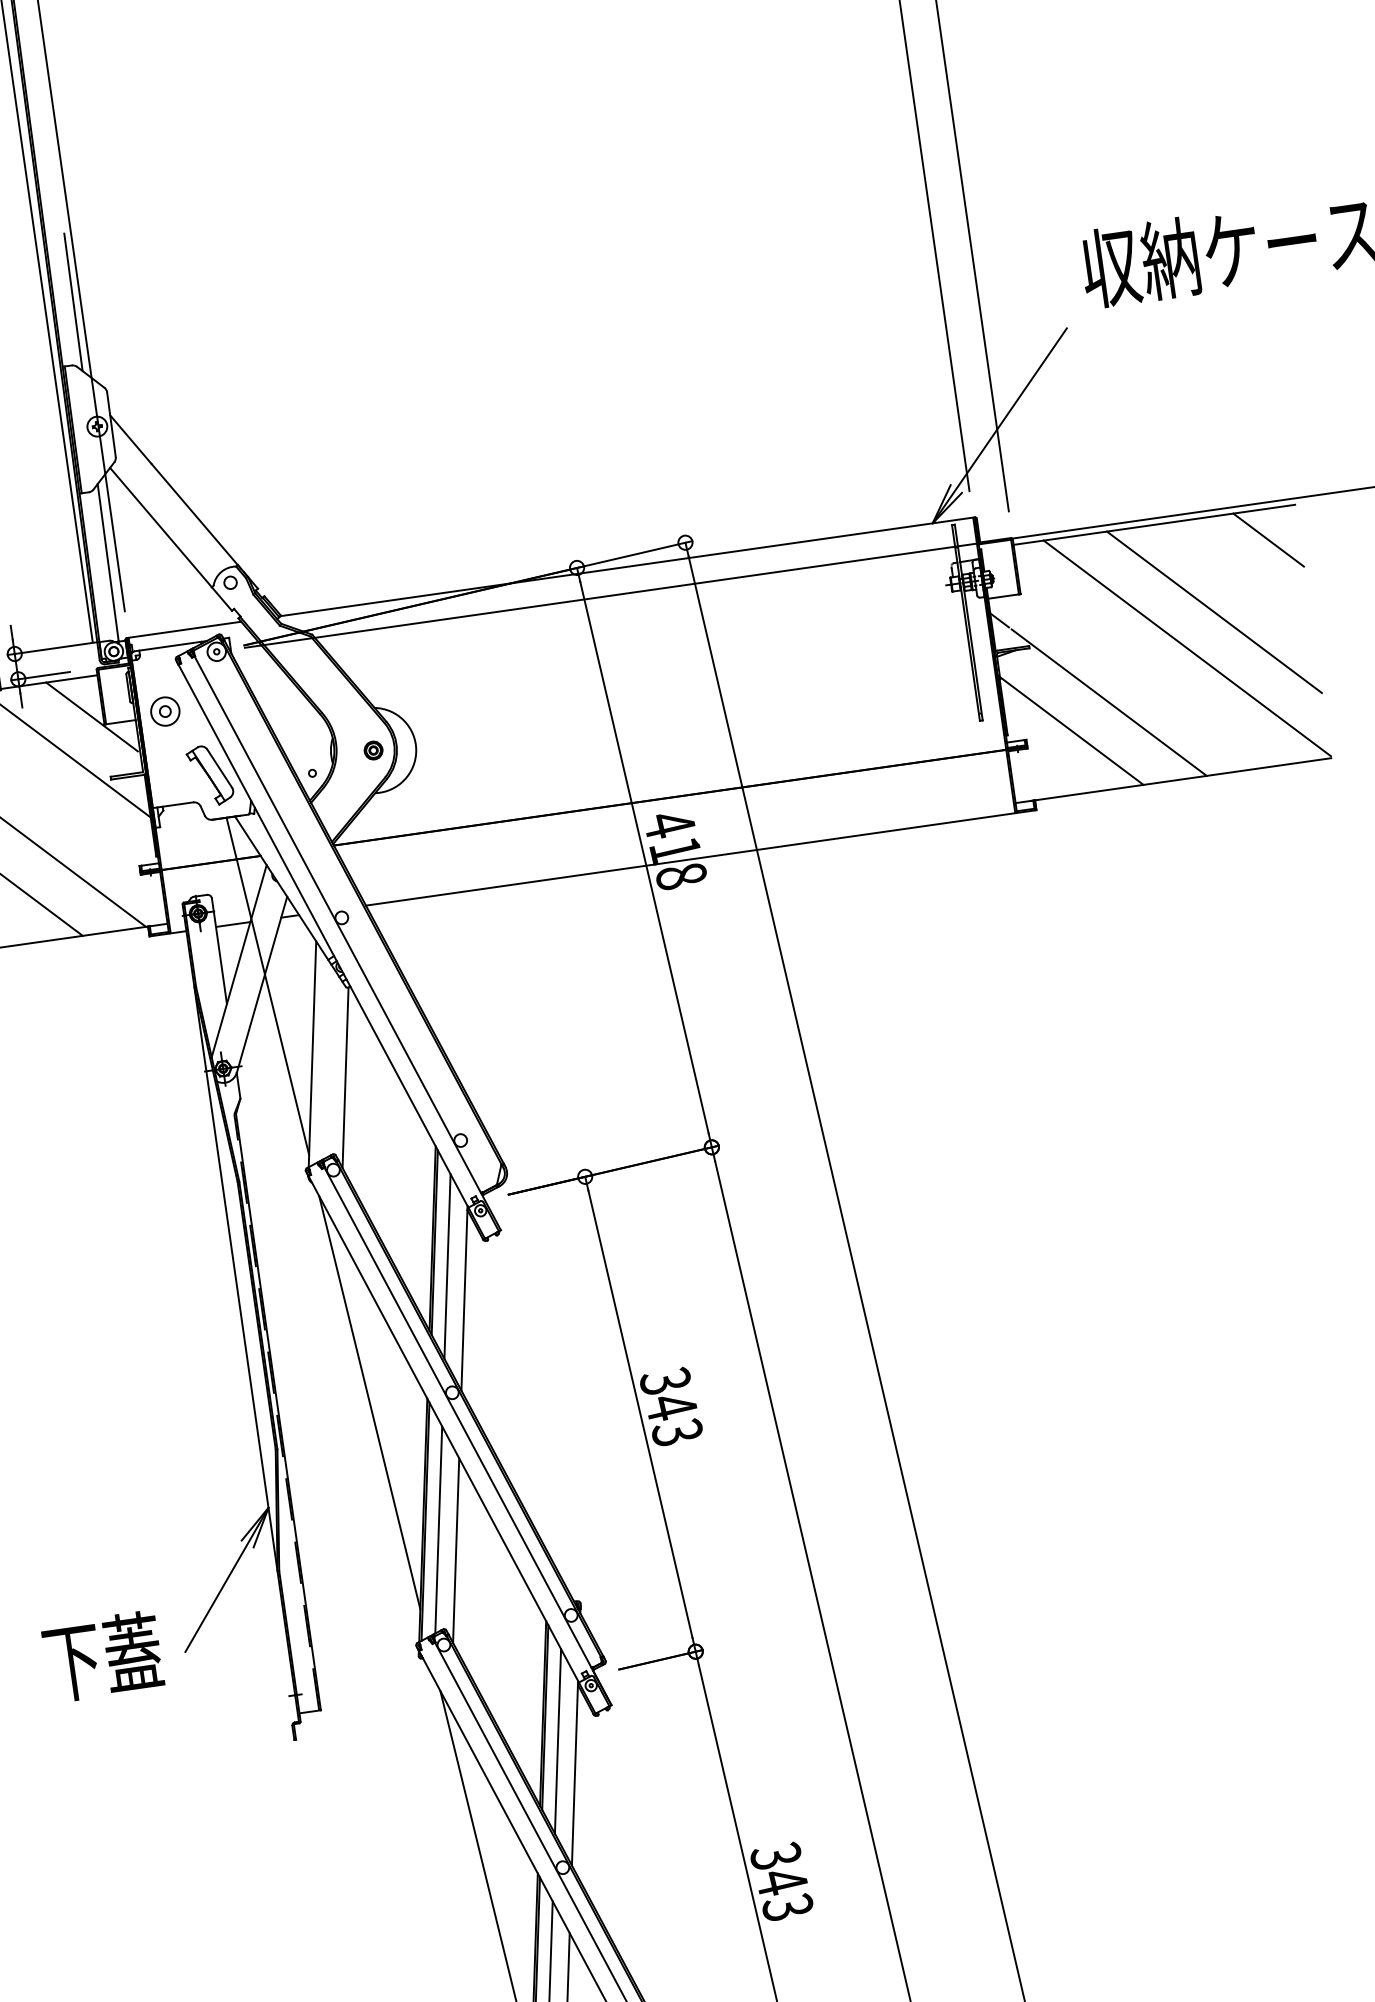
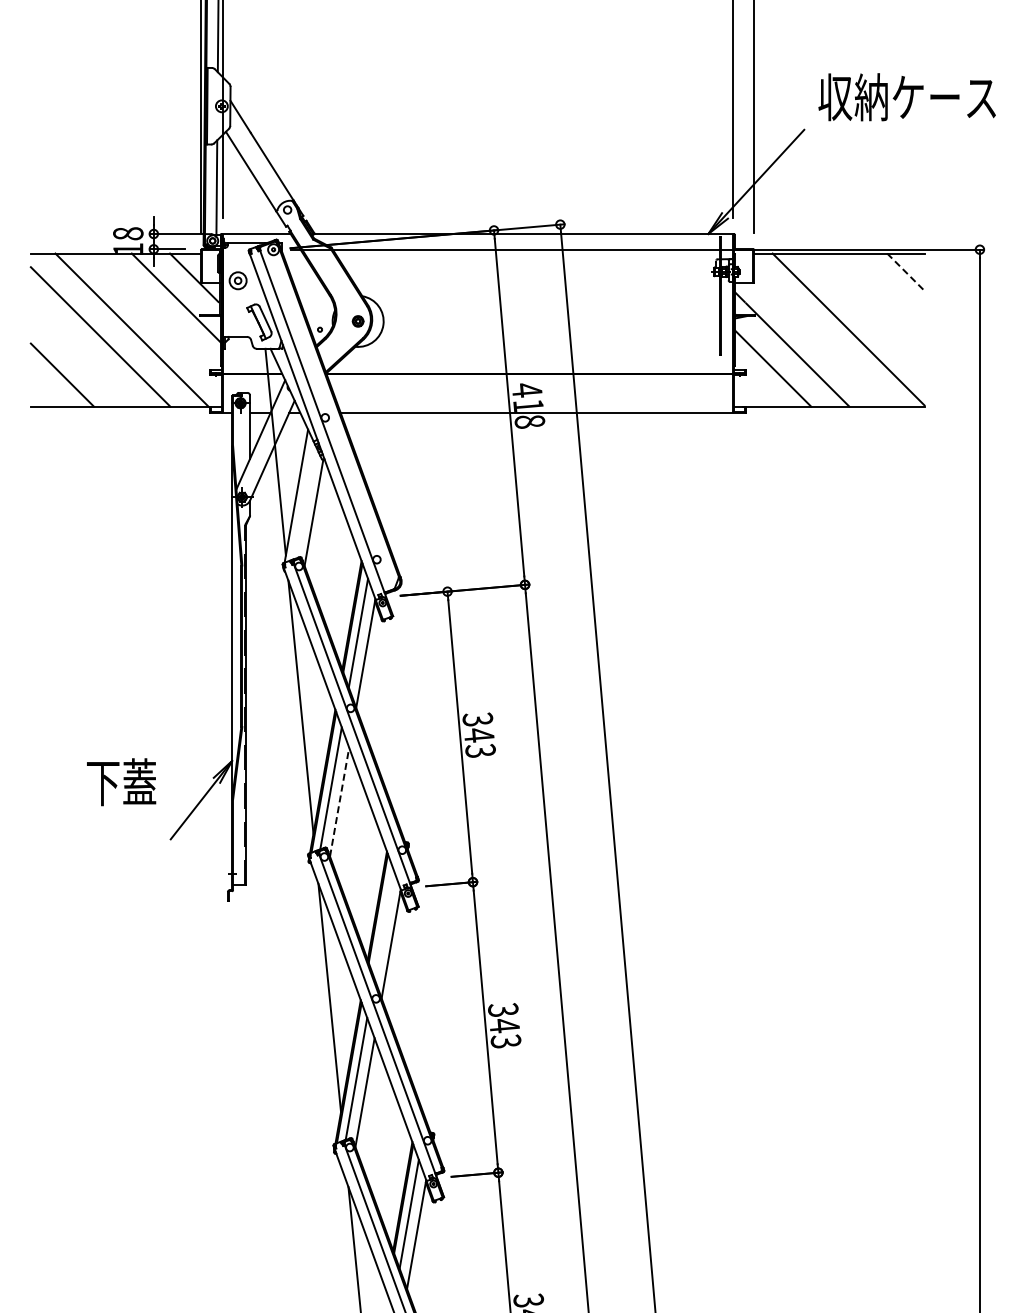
line: (1269, 540) -> (906, 272), solid -> dashed
line: (1214, 612) -> (867, 310), removed
line: (455, 1549) -> (339, 801), solid -> dashed
text: (102, 1657) -> (121, 782), moved
line: (557, 1741) -> (383, 923), removed

